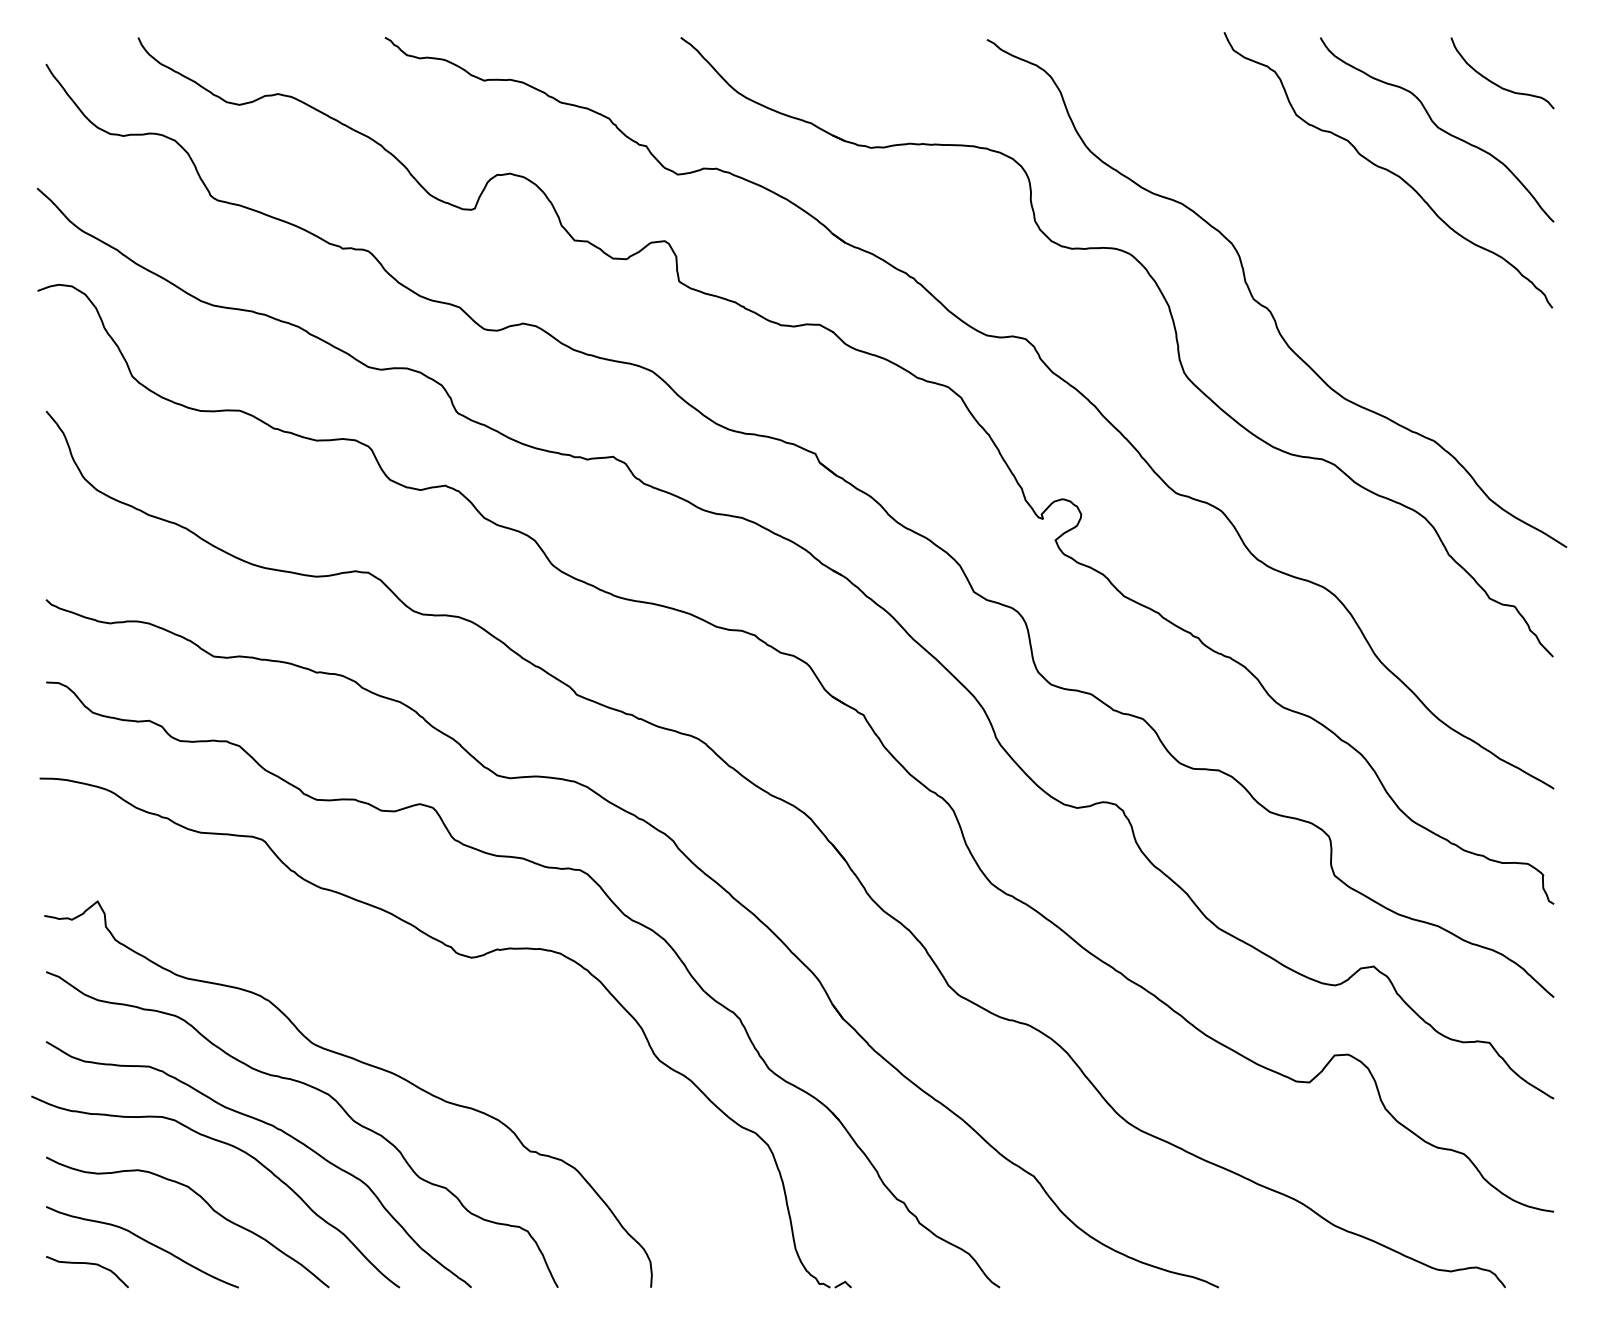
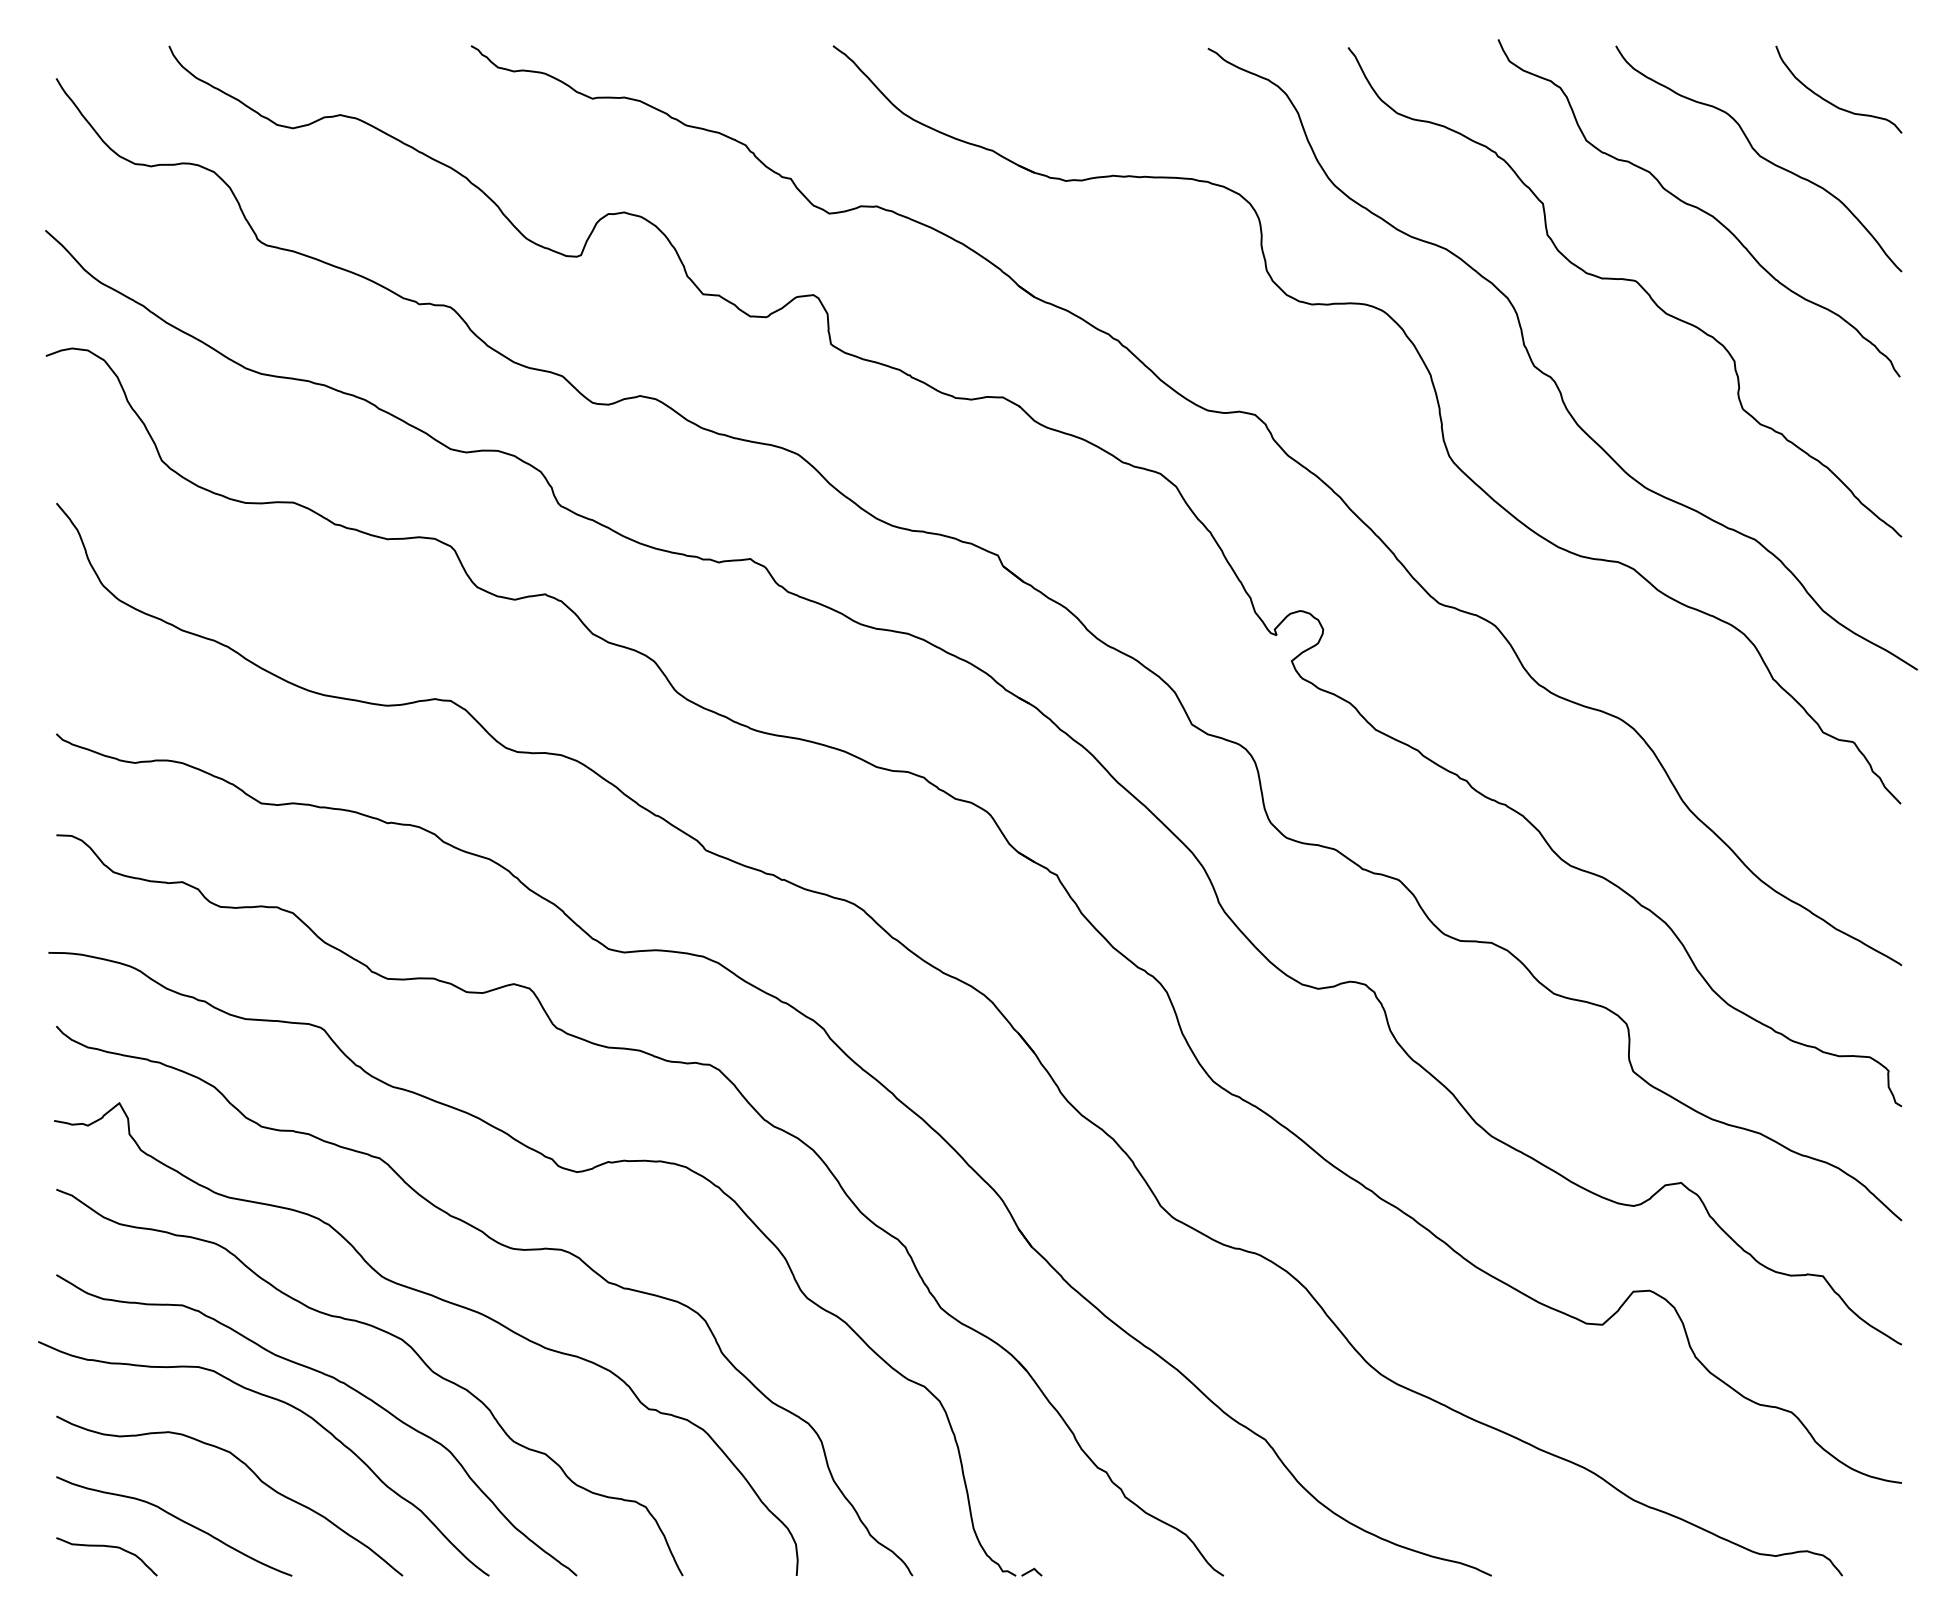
curve: (1327, 229) -> (1624, 280), added
curve: (410, 1018) -> (502, 1246), added

